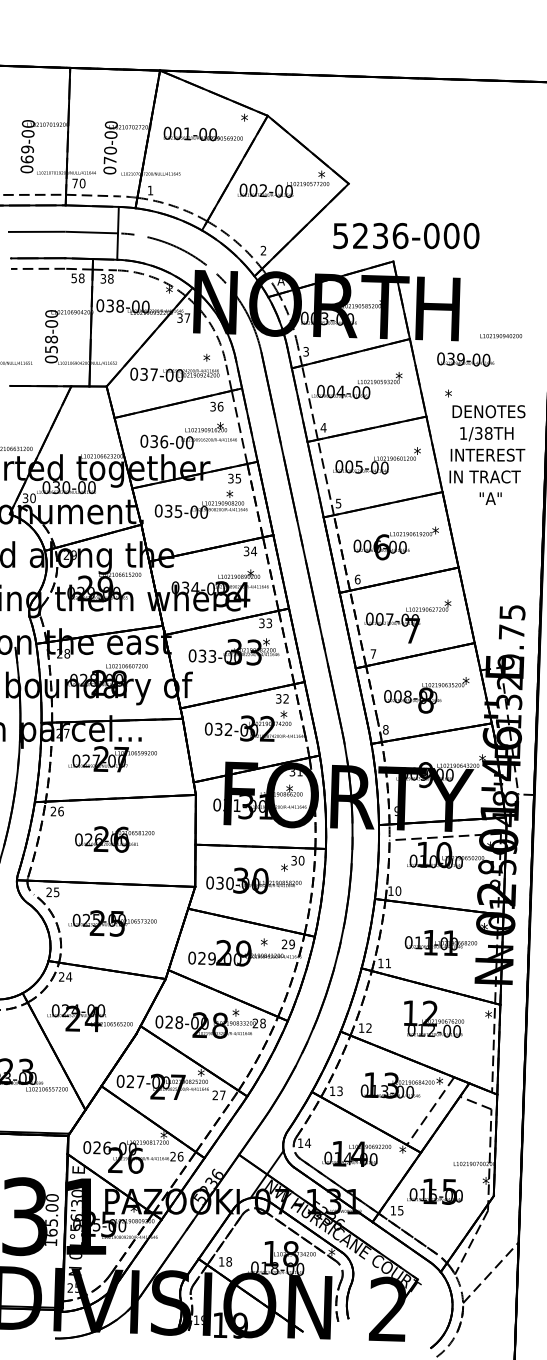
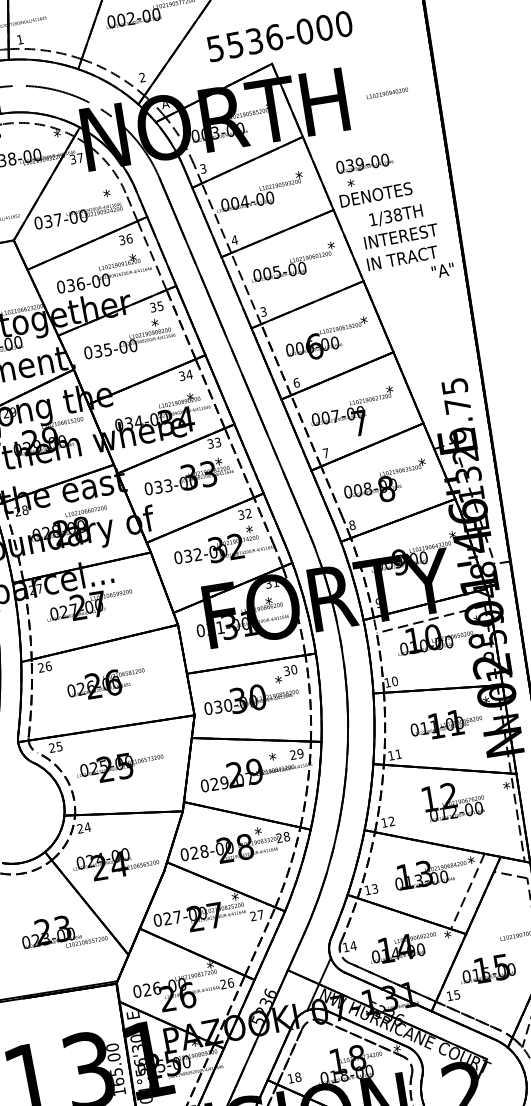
text: (360, 235) -> (234, 44), 5236-000 -> 5536-000
text: (501, 336) -> (387, 93), moved
text: (465, 359) -> (364, 163), moved
text: (488, 411) -> (375, 194), moved
text: (490, 498) -> (442, 270), moved
text: (338, 502) -> (263, 310), 5 -> 3
text: (237, 959) -> (249, 778), 029-00 -> 029-07

